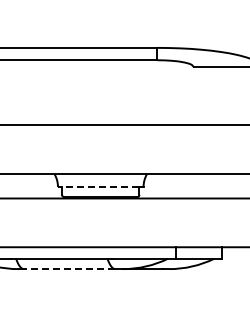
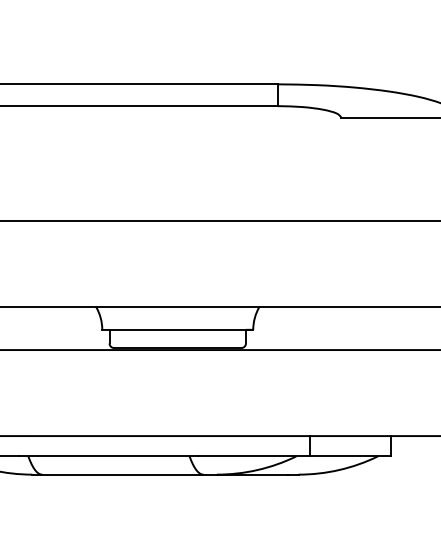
line: (98, 187) -> (173, 330), dashed -> solid
line: (69, 269) -> (122, 475), dashed -> solid

